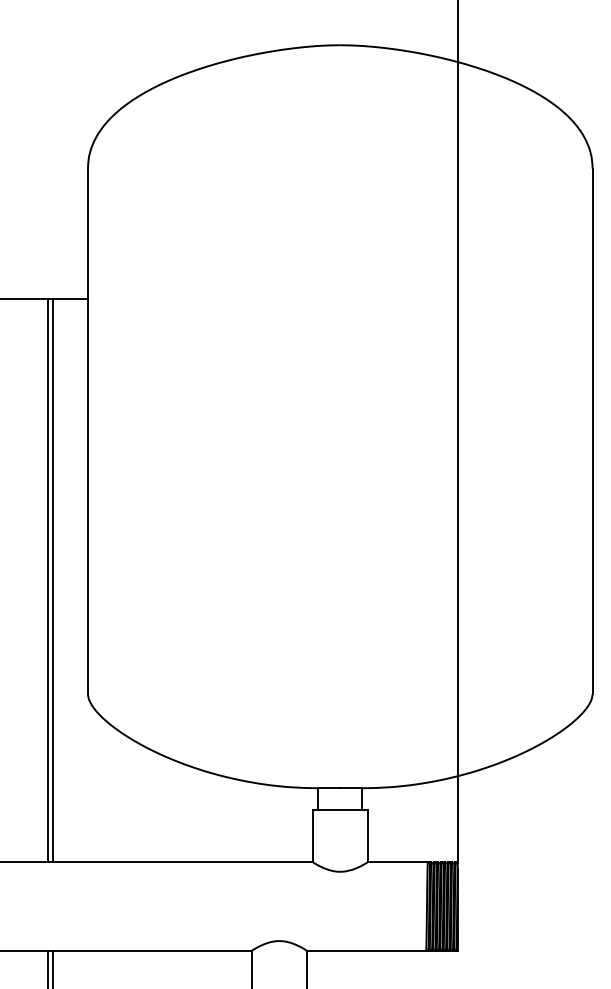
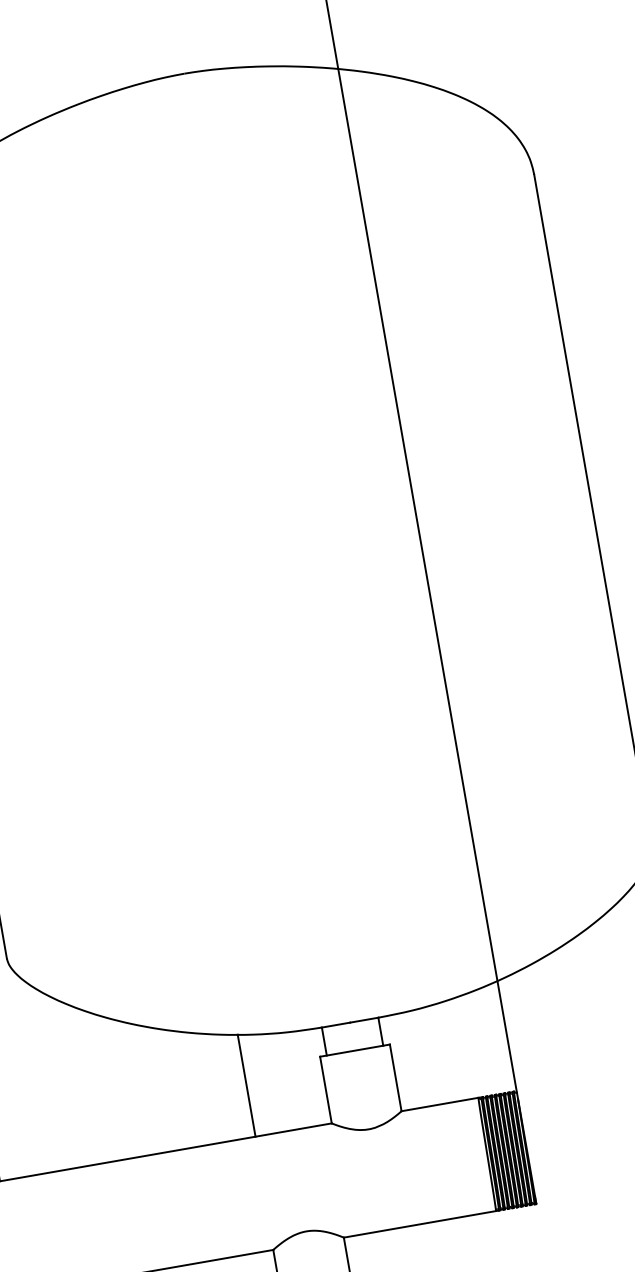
line: (253, 822) -> (246, 1085), added

